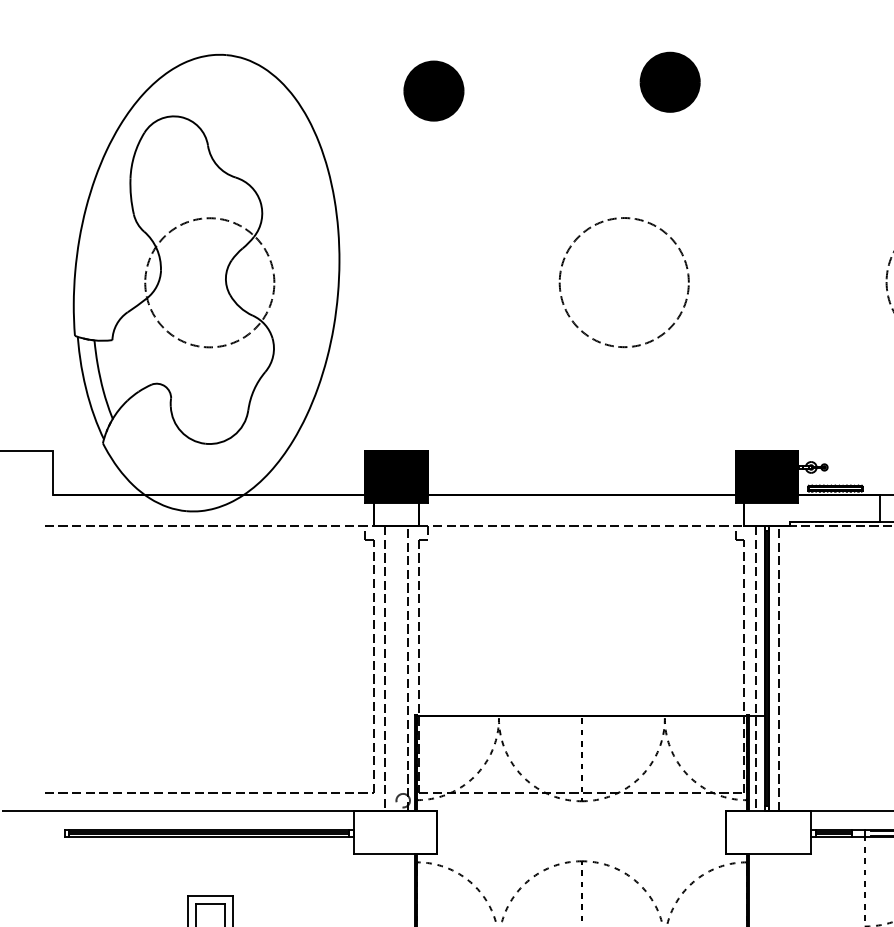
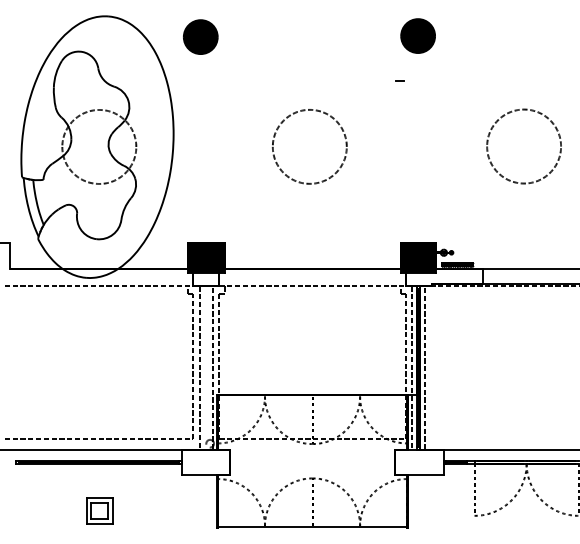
part: (669, 81) -> (417, 35), moved
part: (433, 90) -> (200, 36), moved
line: (733, 166) -> (399, 80), added
part: (588, 231) -> (289, 117), moved

